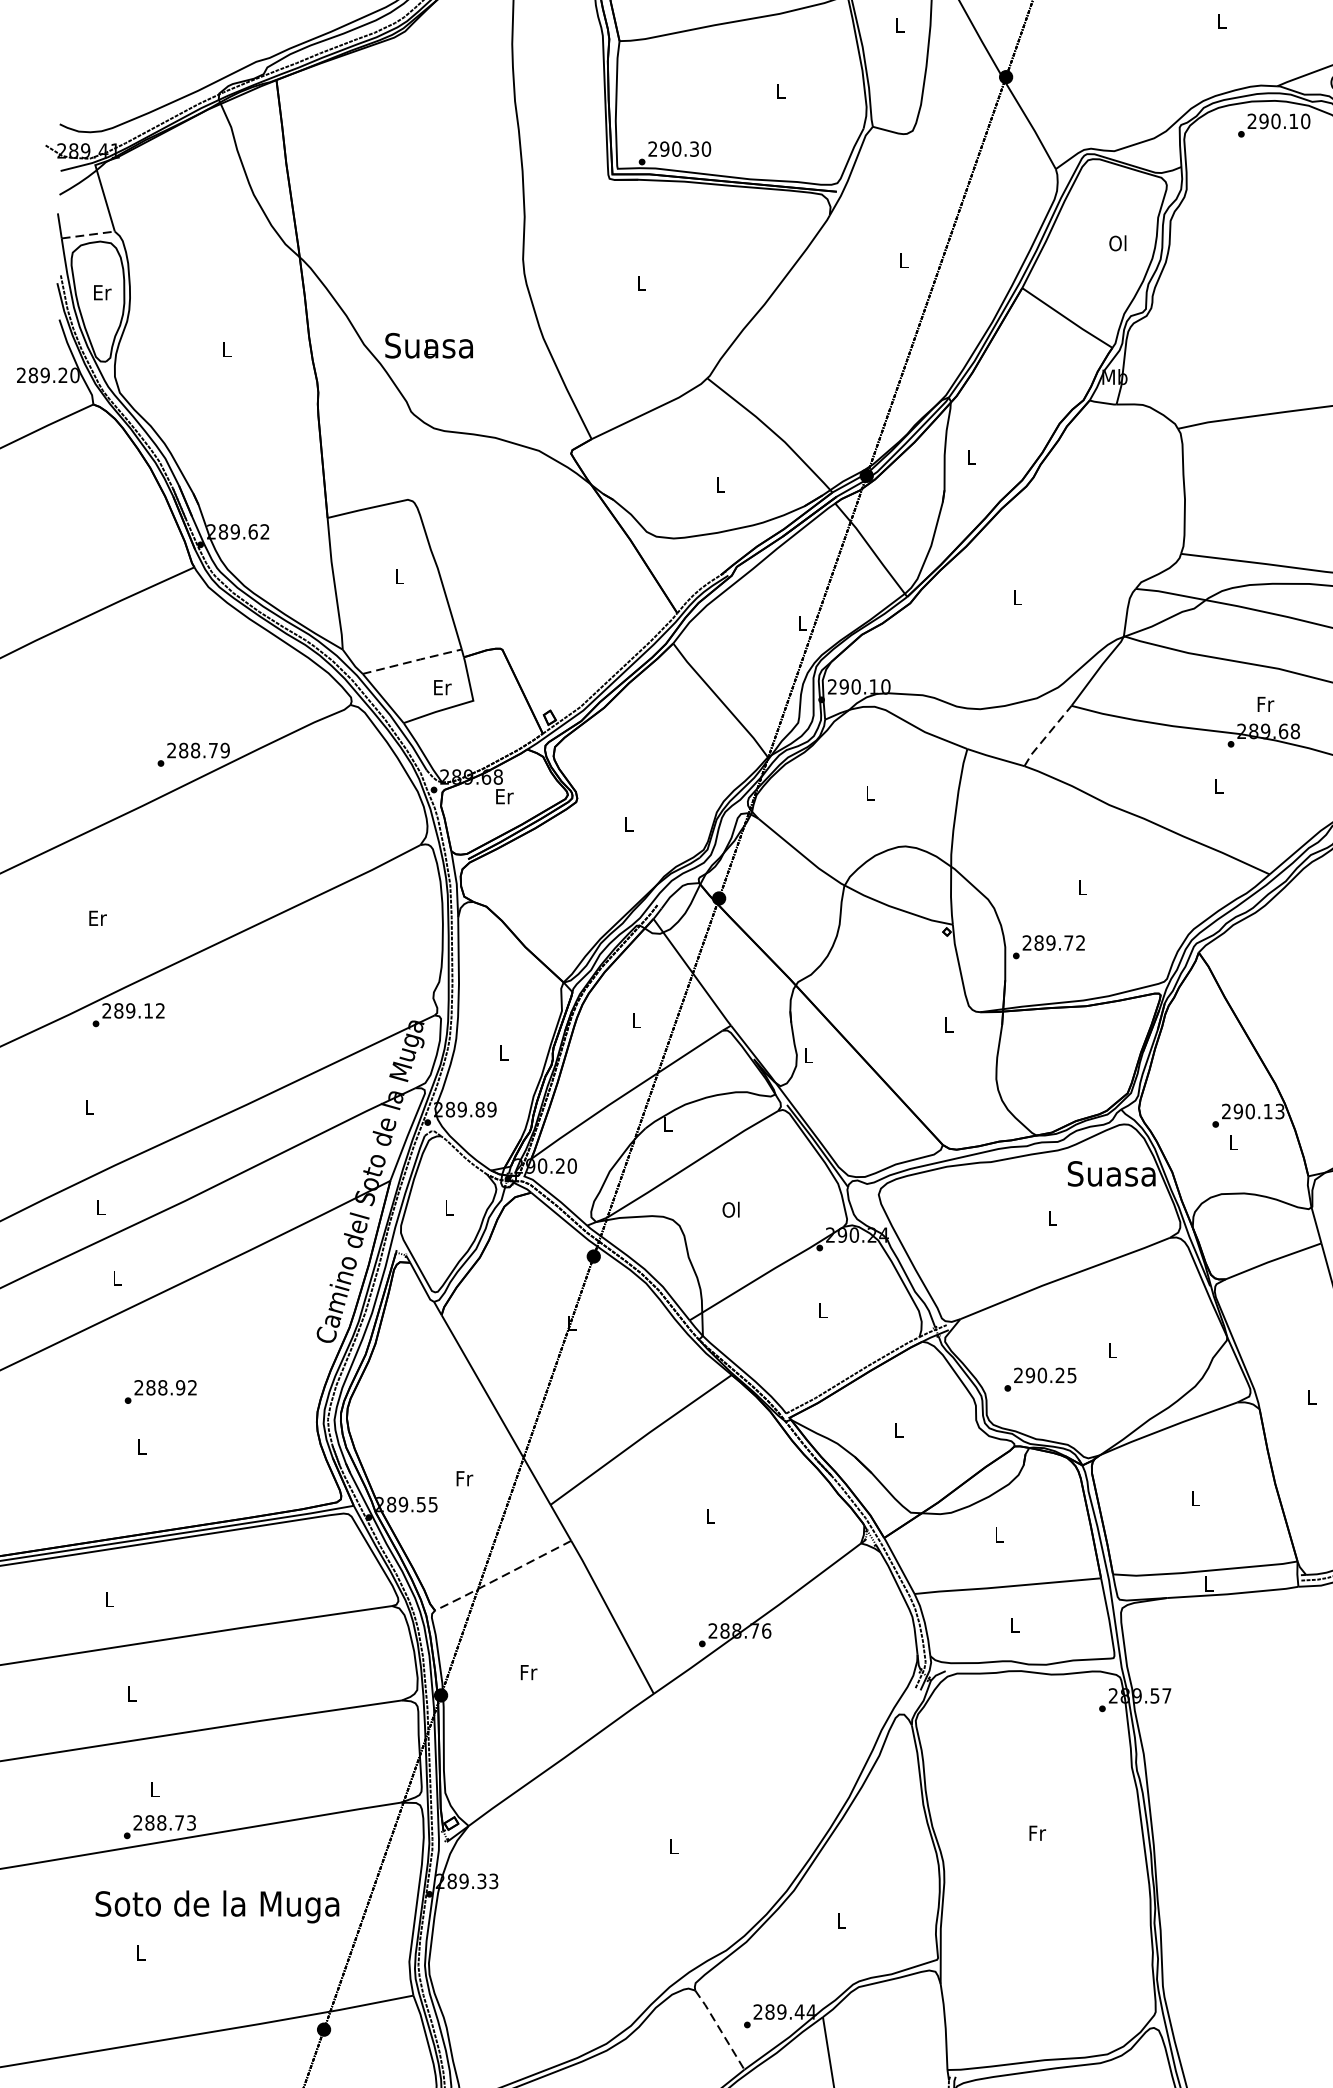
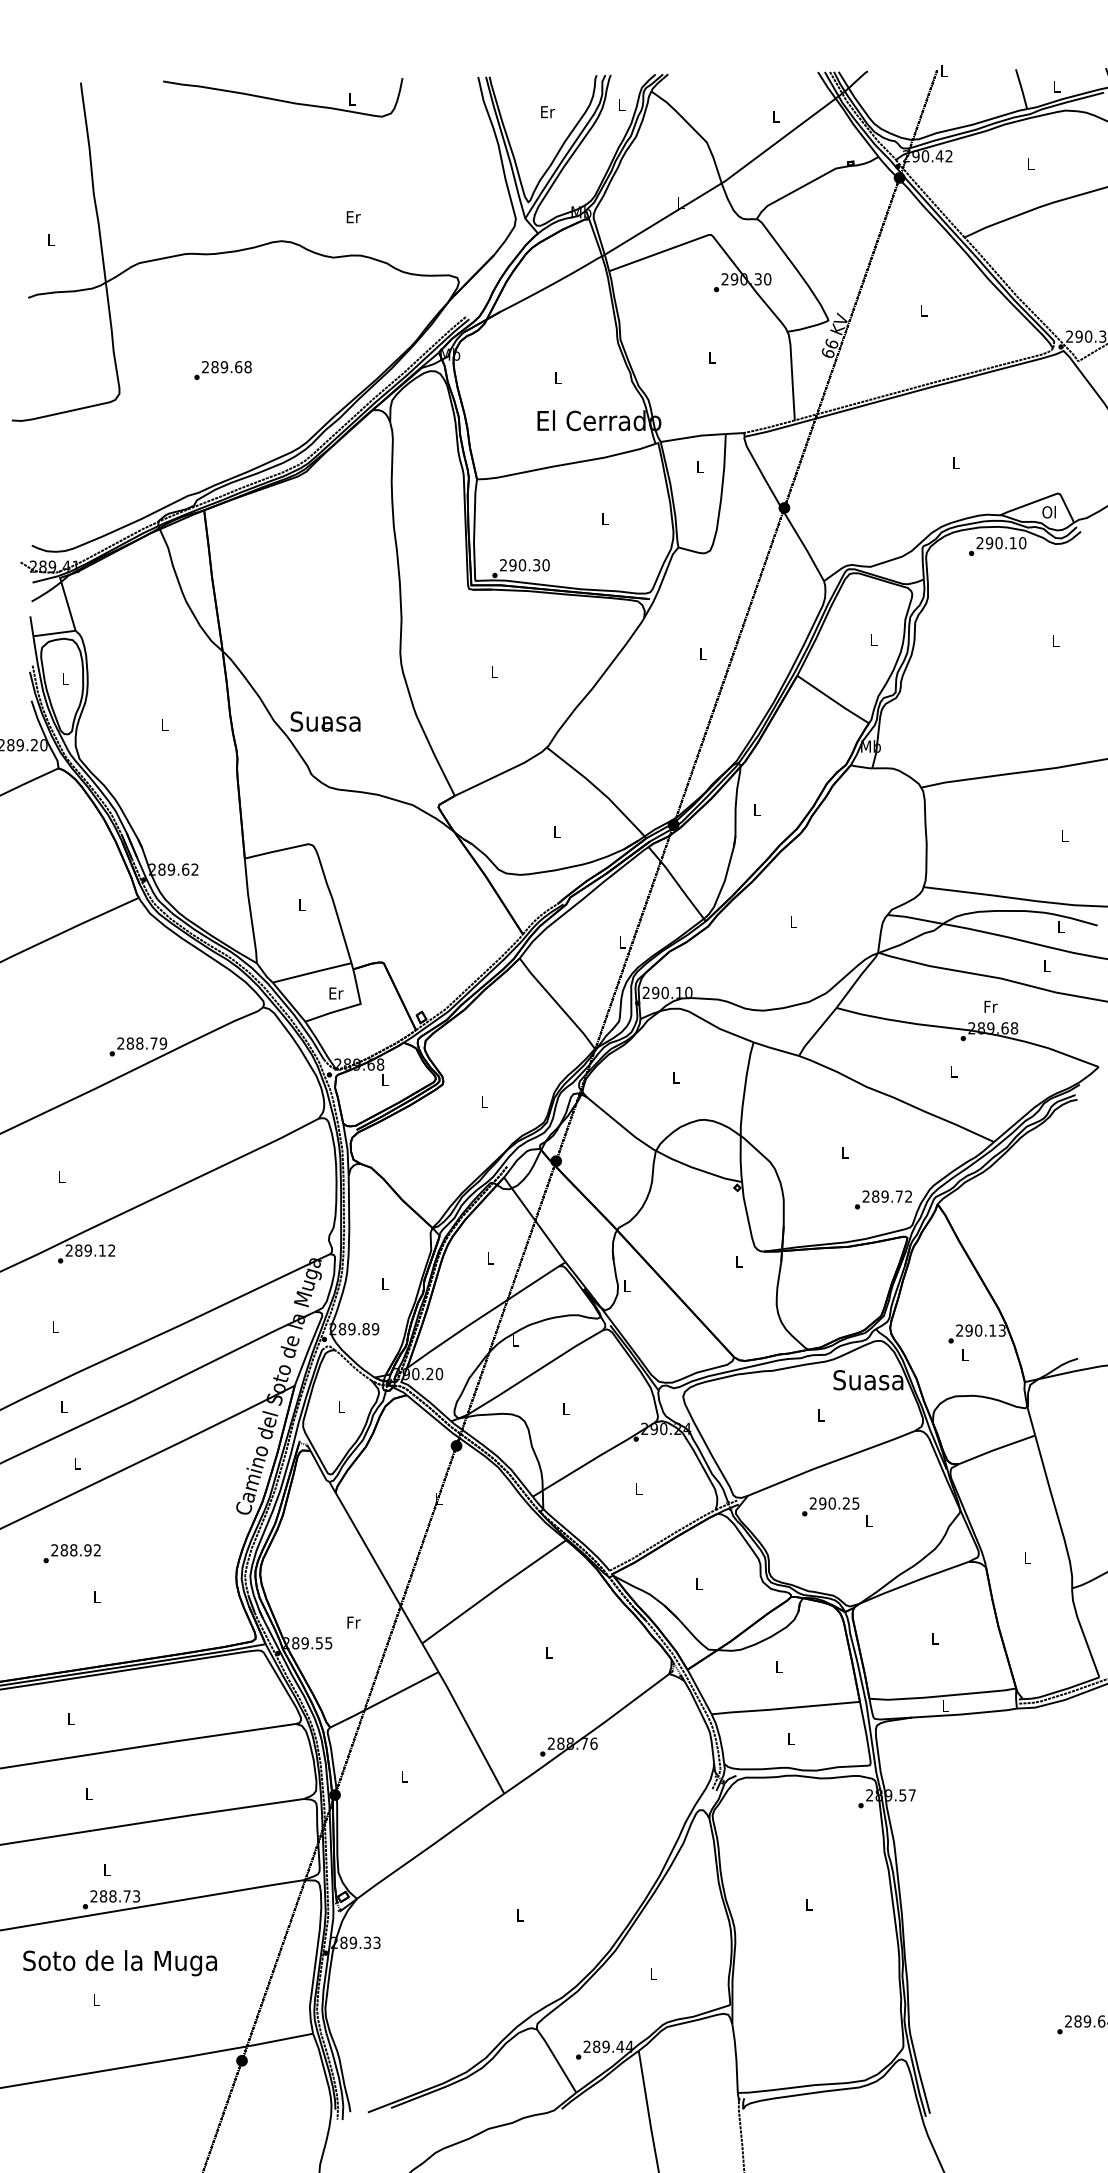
line: (89, 234) -> (55, 633), dashed -> solid
text: (1118, 242) -> (873, 639), Ol -> L
text: (102, 292) -> (65, 679), Er -> L
line: (413, 661) -> (313, 972), dashed -> solid
line: (1047, 735) -> (817, 1031), dashed -> solid
text: (504, 797) -> (385, 1080), Er -> L
text: (98, 917) -> (62, 1176), Er -> L
text: (1048, 946) -> (883, 1199), moved
text: (730, 1209) -> (565, 1408), Ol -> L
text: (1040, 1379) -> (830, 1506), moved
text: (159, 1391) -> (71, 1553), moved
line: (503, 1576) -> (384, 1700), dashed -> solid
text: (528, 1672) -> (404, 1776), Fr -> L
text: (1037, 1833) -> (809, 1904), Fr -> L
text: (216, 1907) -> (119, 1963), moved
line: (719, 2029) -> (556, 2060), dashed -> solid

